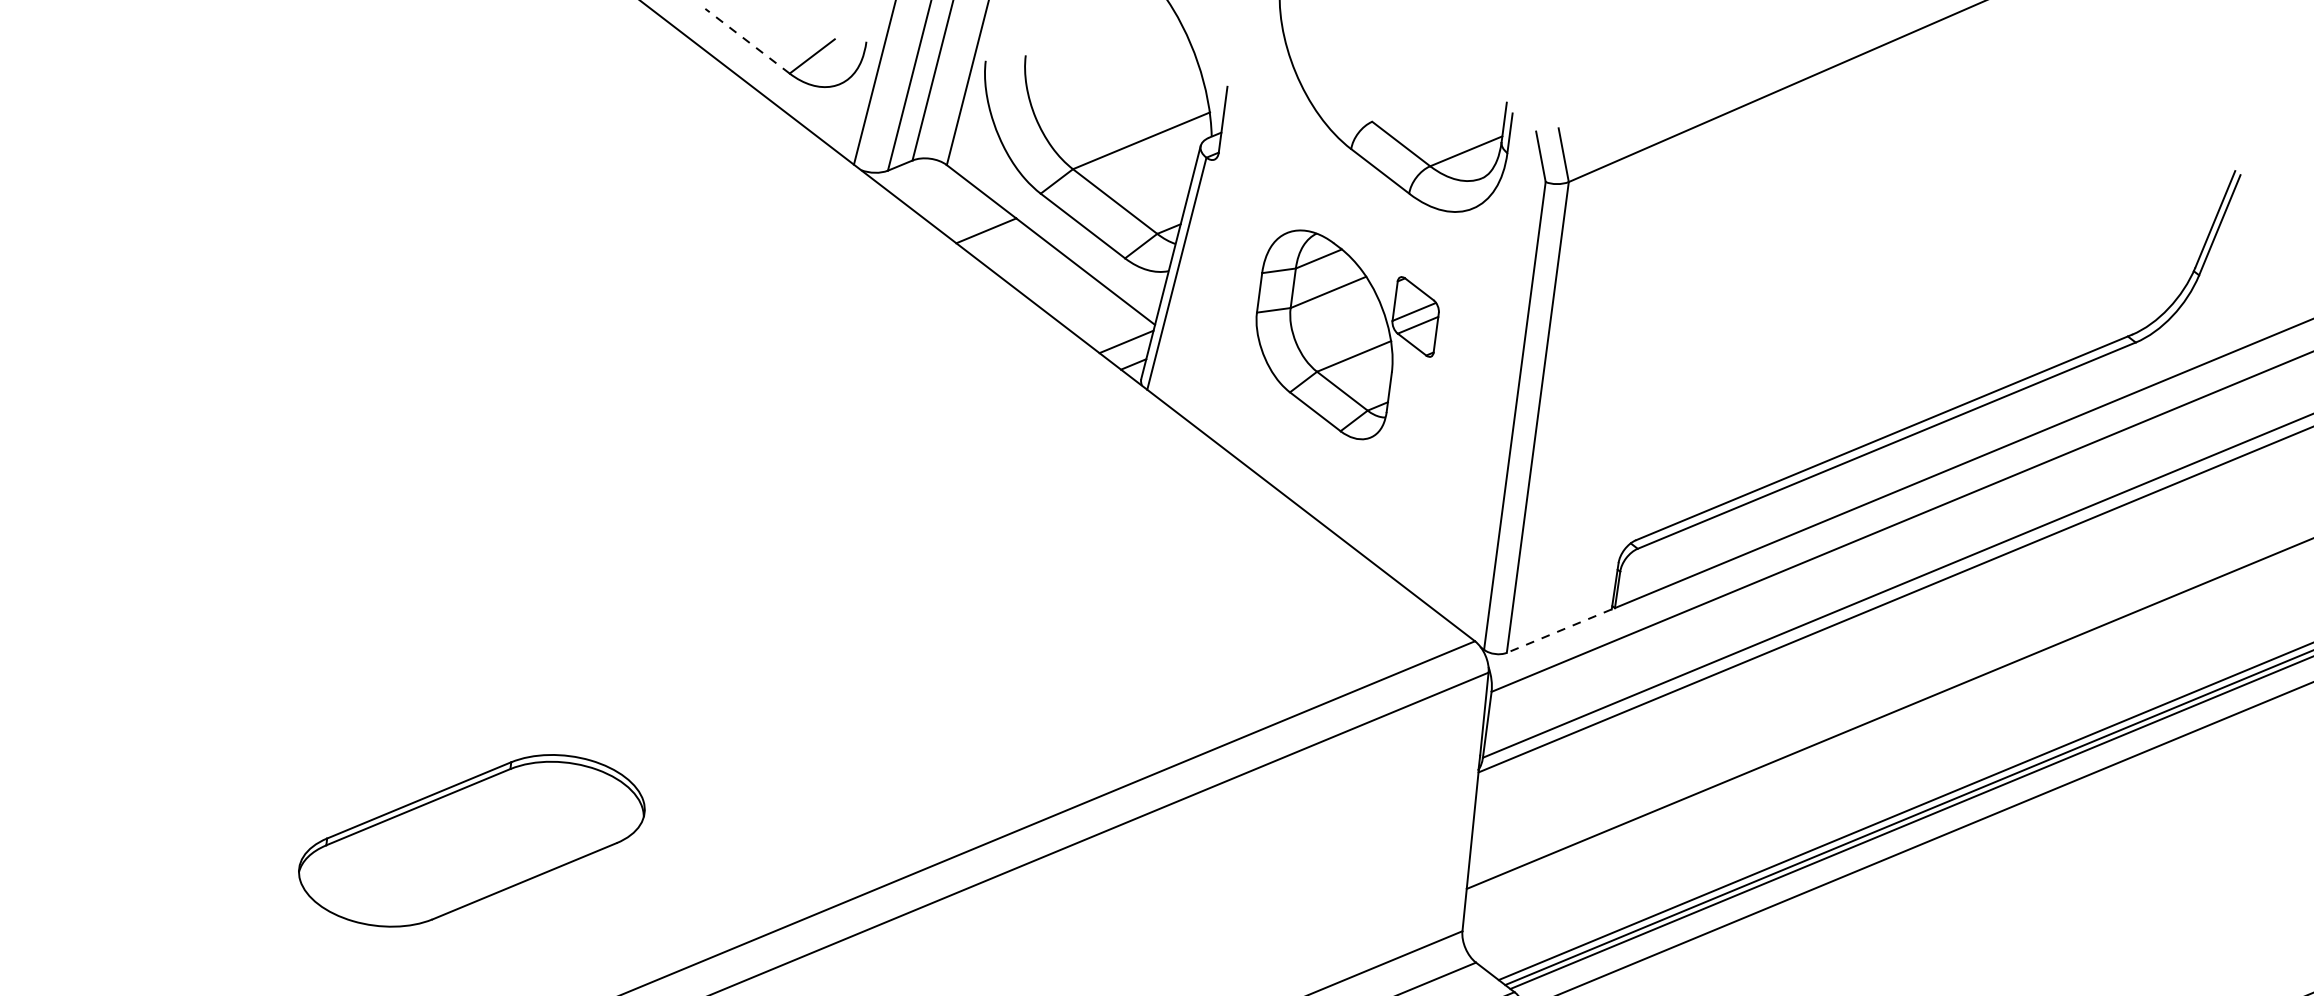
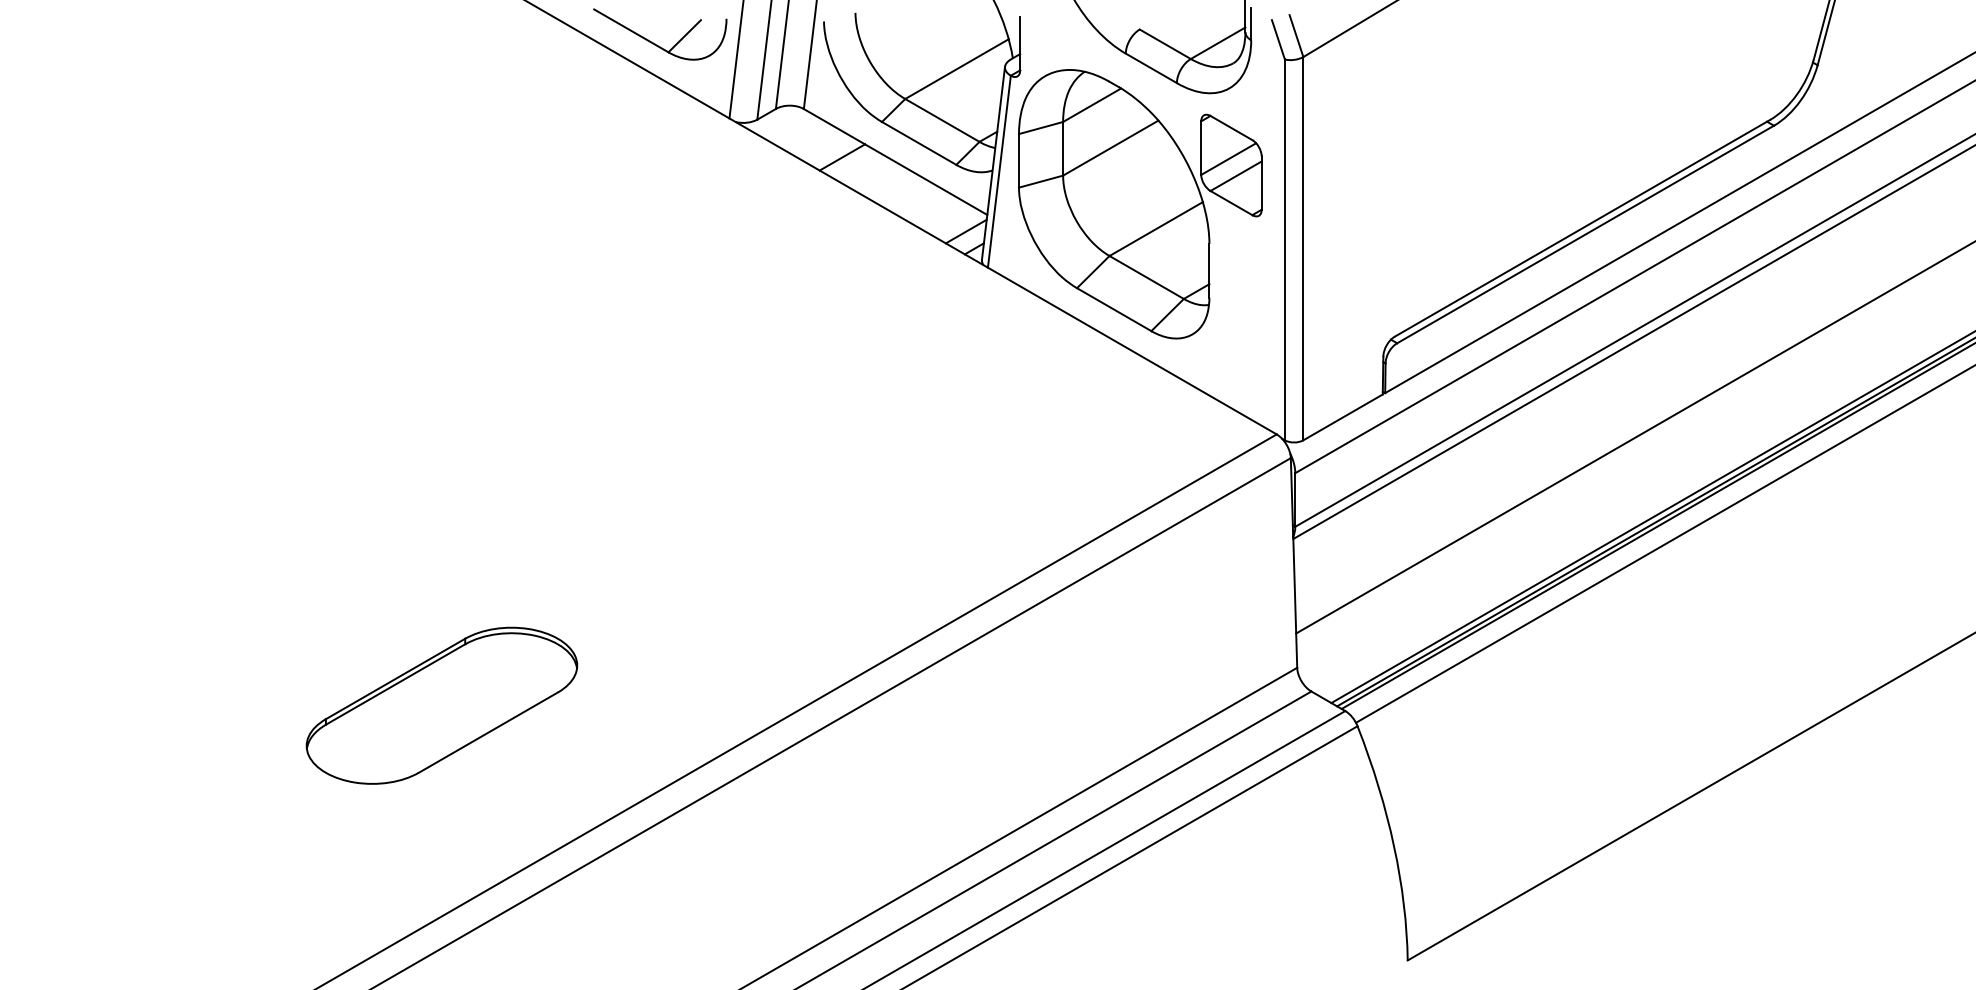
line: (747, 40) -> (631, 30), dashed -> solid
part: (1344, 336) -> (1140, 204), size x1.67
line: (1559, 631) -> (1343, 417), dashed -> solid
part: (471, 840) -> (441, 705), moved

